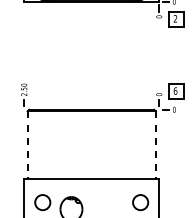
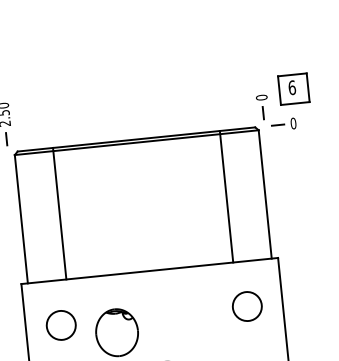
line: (47, 143) -> (58, 212), added
line: (135, 143) -> (226, 195), added
line: (27, 145) -> (21, 219), dashed -> solid
line: (155, 145) -> (264, 195), dashed -> solid

